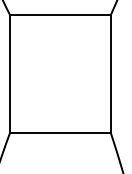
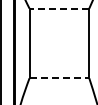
line: (60, 15) -> (59, 8), solid -> dashed
line: (60, 133) -> (59, 78), solid -> dashed

